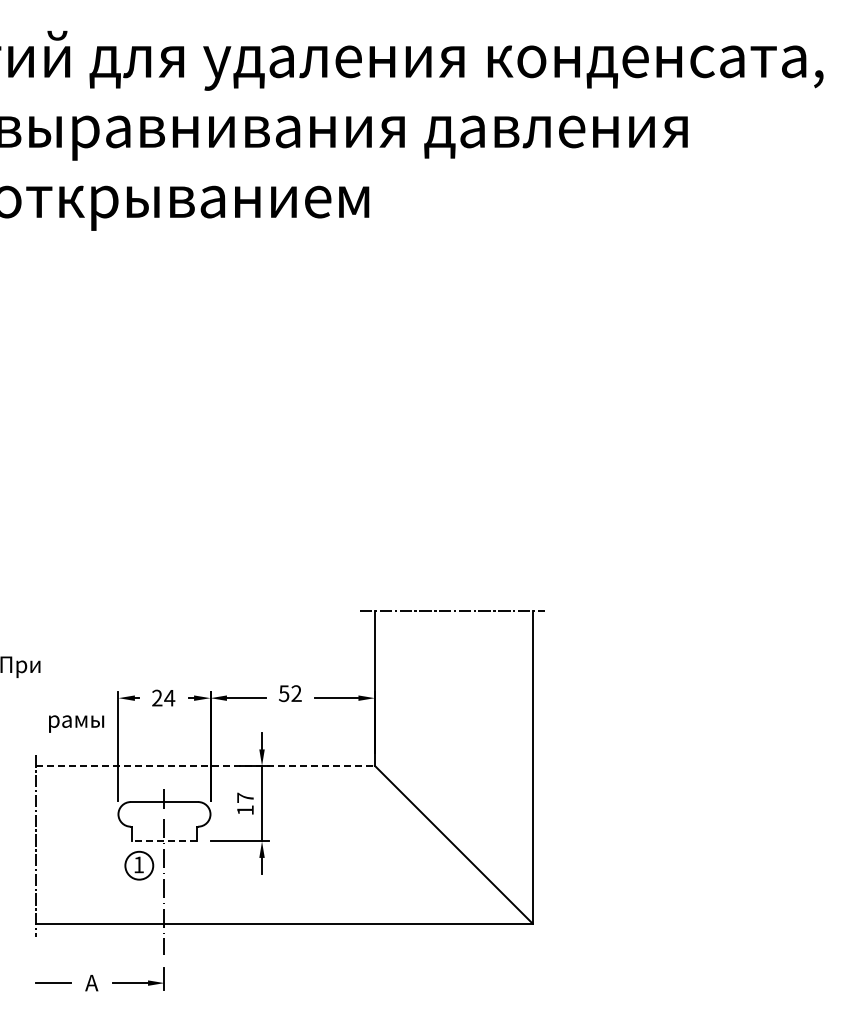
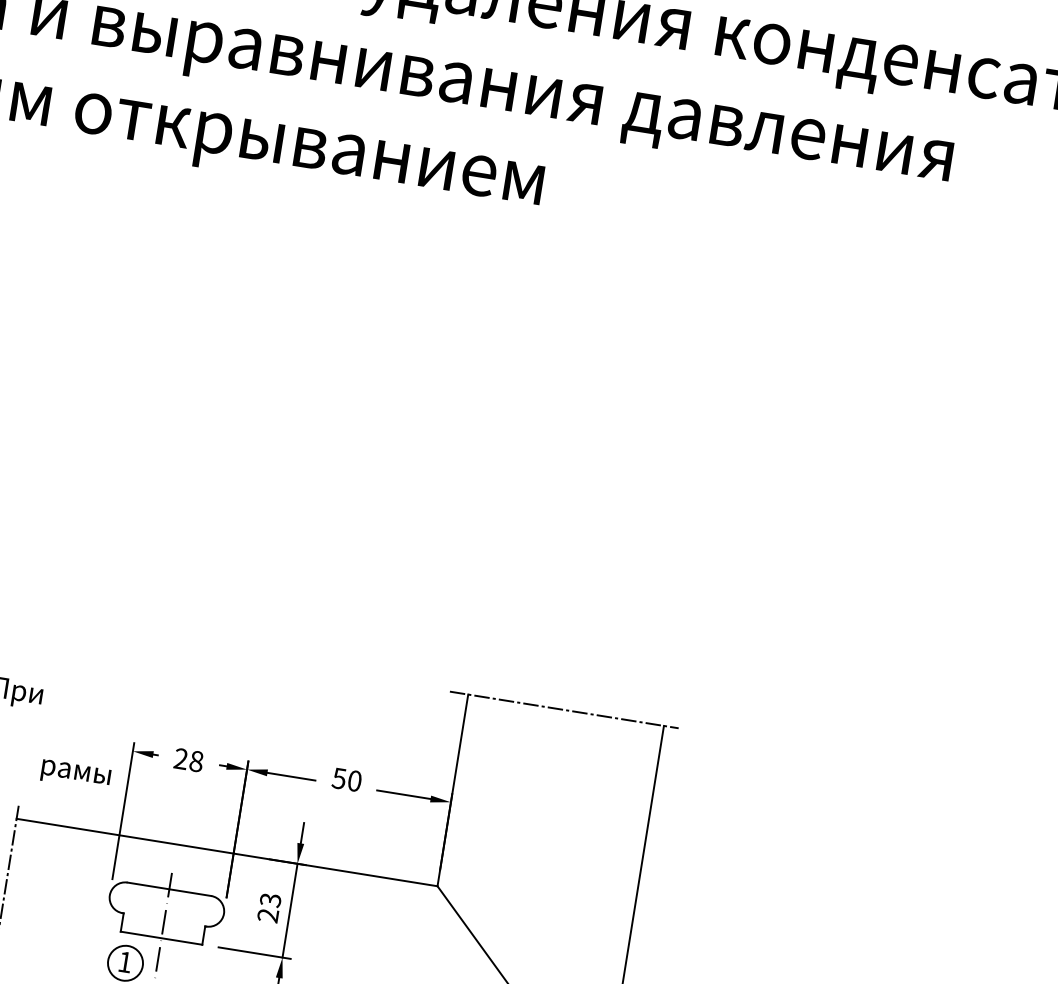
text: (296, 693) -> (354, 780), 52 -> 50
text: (169, 697) -> (196, 760), 24 -> 28
line: (205, 765) -> (227, 852), dashed -> solid
text: (245, 803) -> (269, 907), 17 -> 23
line: (164, 841) -> (161, 938), dashed -> solid

